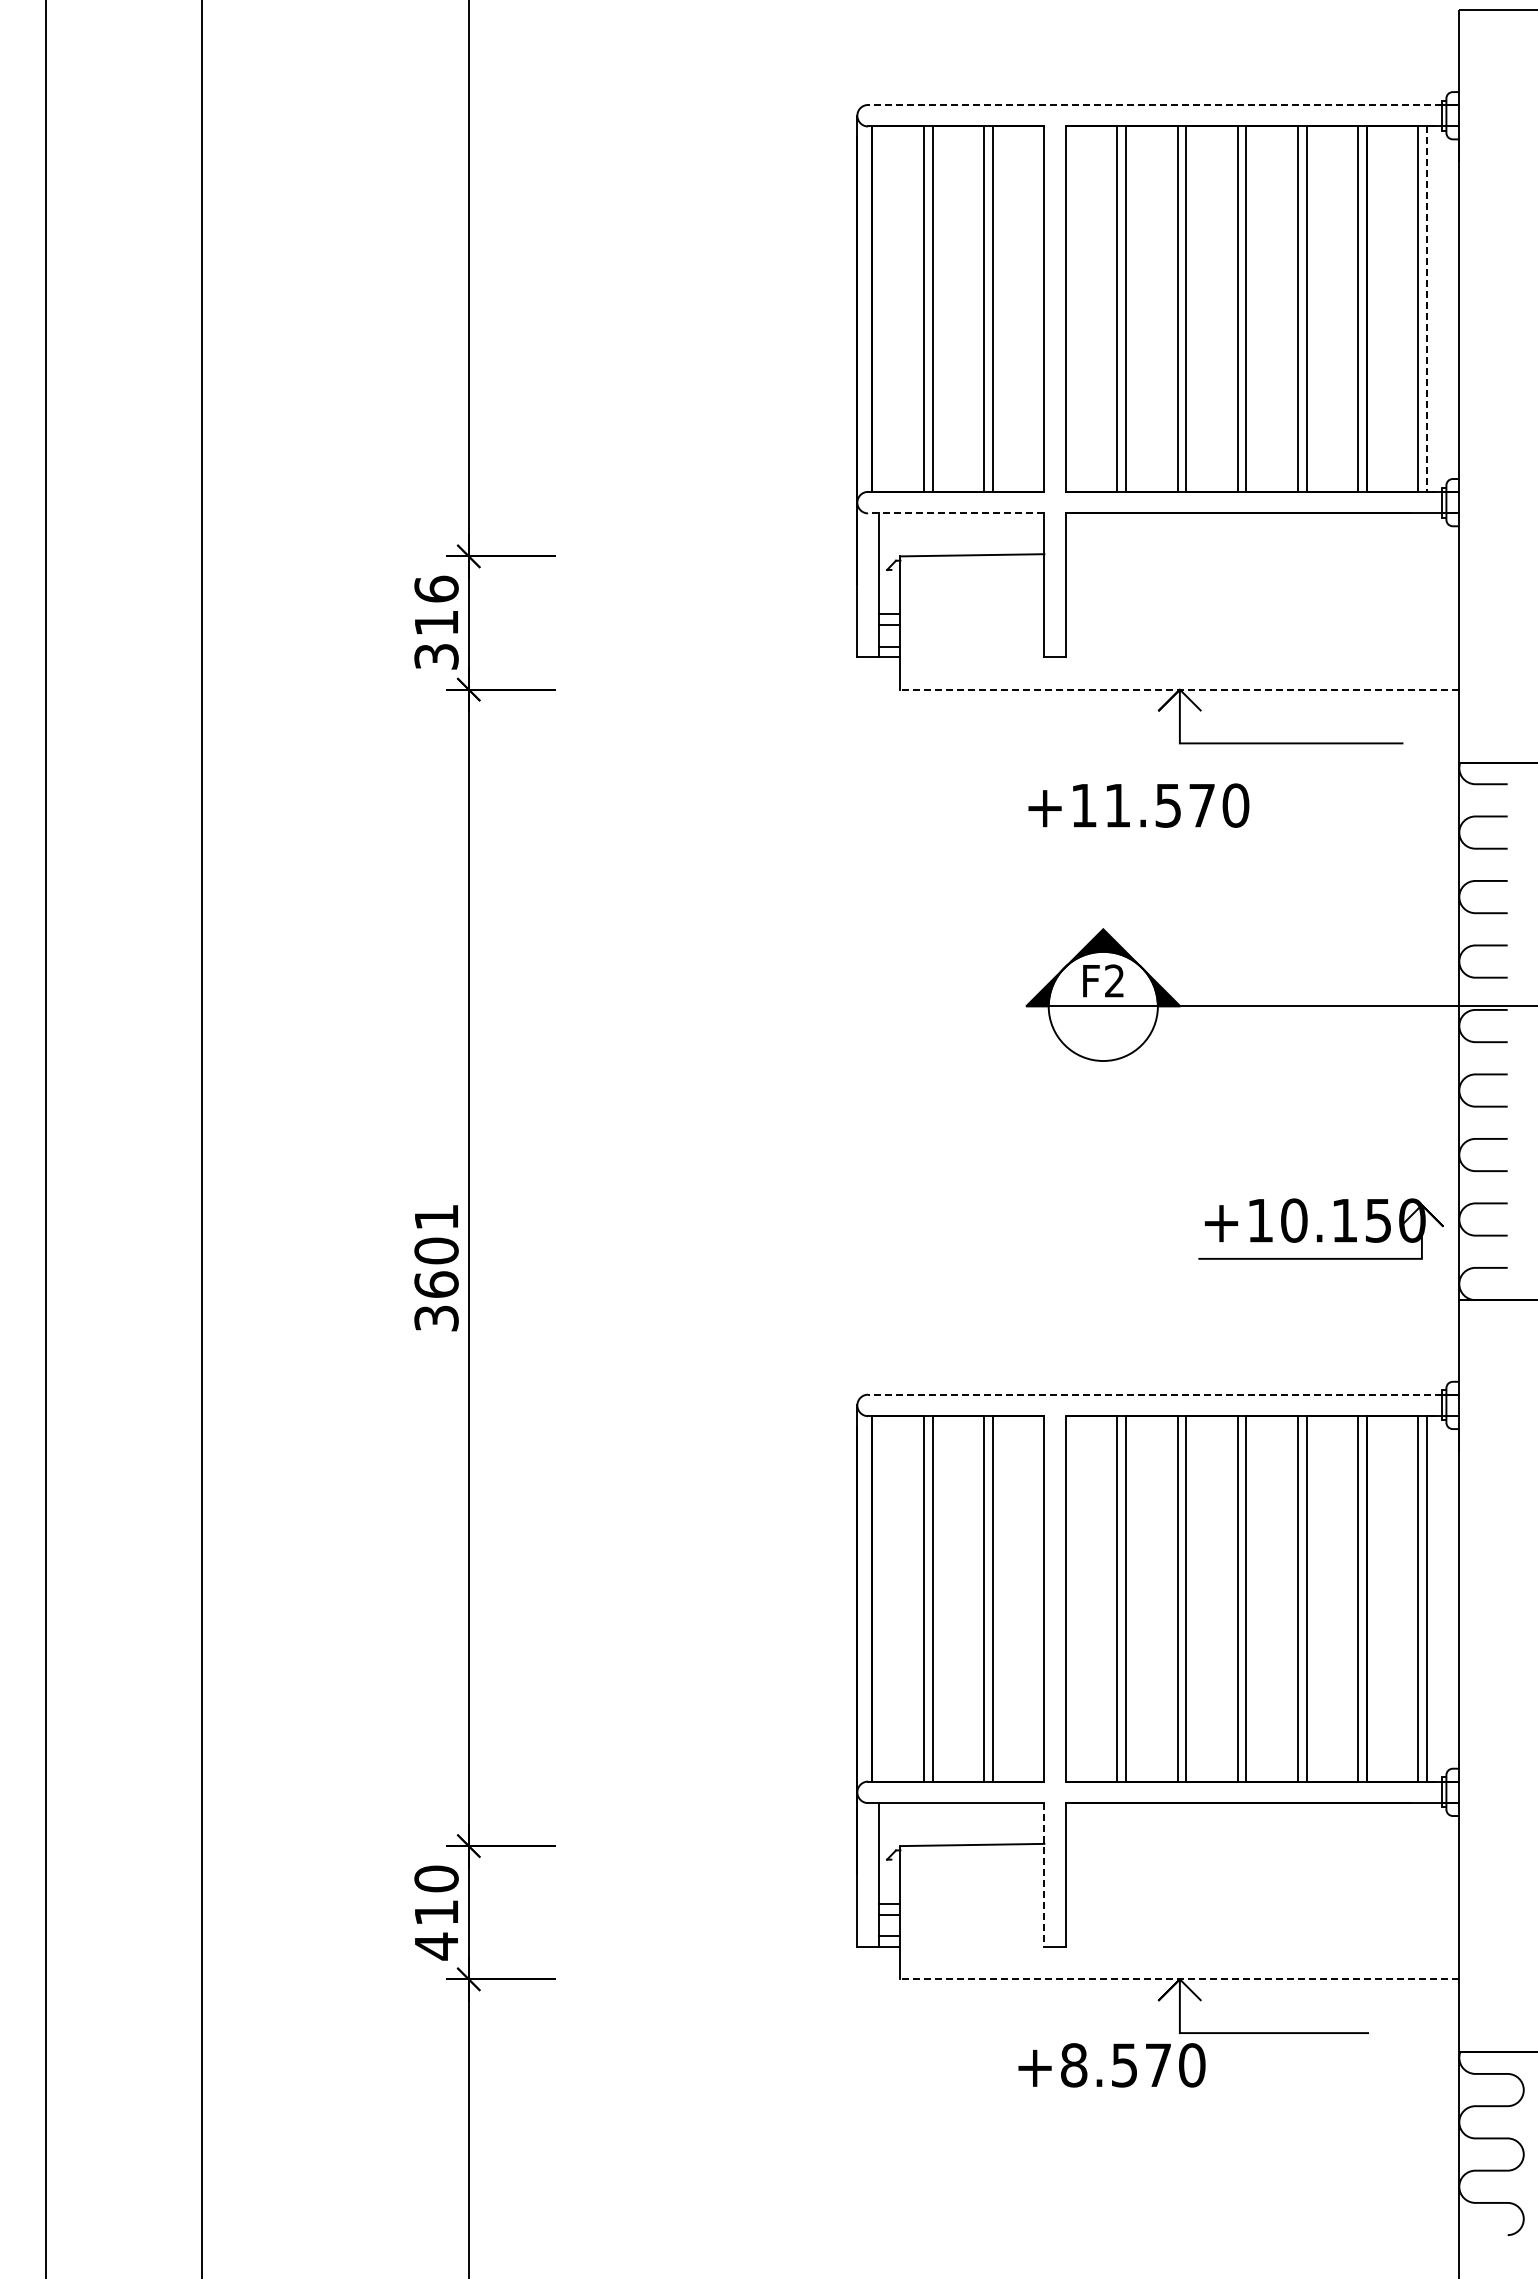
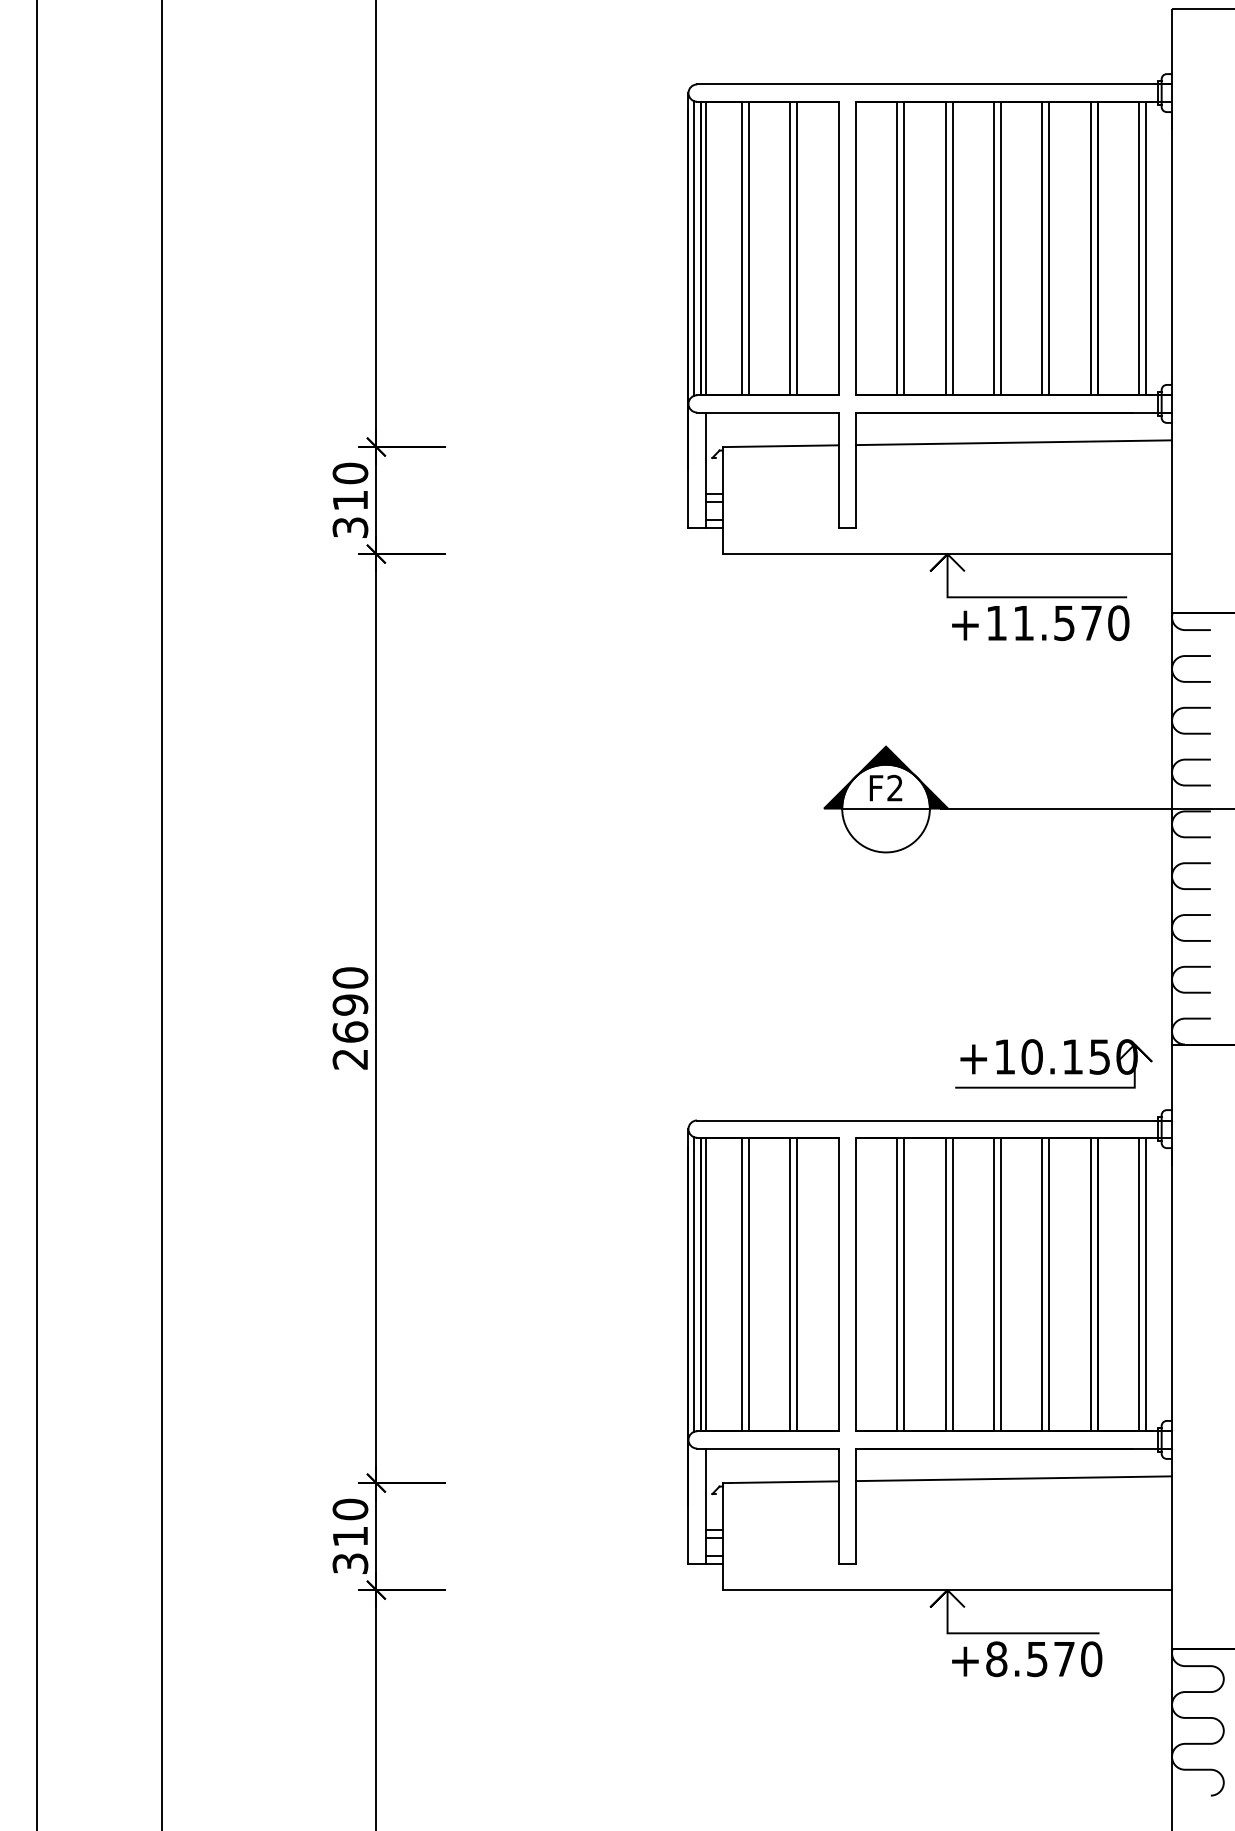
line: (1154, 105) -> (927, 84), dashed -> solid
line: (863, 308) -> (693, 247), added
line: (878, 308) -> (705, 247), added
line: (1426, 309) -> (1145, 248), dashed -> solid
line: (955, 513) -> (767, 412), dashed -> solid
line: (1262, 550) -> (1013, 442), added
text: (436, 588) -> (350, 472), 316 -> 310
line: (1179, 689) -> (947, 554), dashed -> solid
text: (1138, 805) -> (1040, 623), moved
part: (1320, 1228) -> (1053, 1063), moved
text: (436, 1267) -> (350, 1018), 3601 -> 2690
line: (1154, 1394) -> (927, 1120), dashed -> solid
line: (863, 1598) -> (693, 1284), added
line: (878, 1598) -> (705, 1284), added
line: (1262, 1840) -> (1013, 1478), added
line: (1044, 1875) -> (838, 1506), dashed -> solid
text: (436, 1946) -> (350, 1563), 410 -> 310
line: (1179, 1979) -> (947, 1590), dashed -> solid
text: (1111, 2065) -> (1026, 1659), moved

